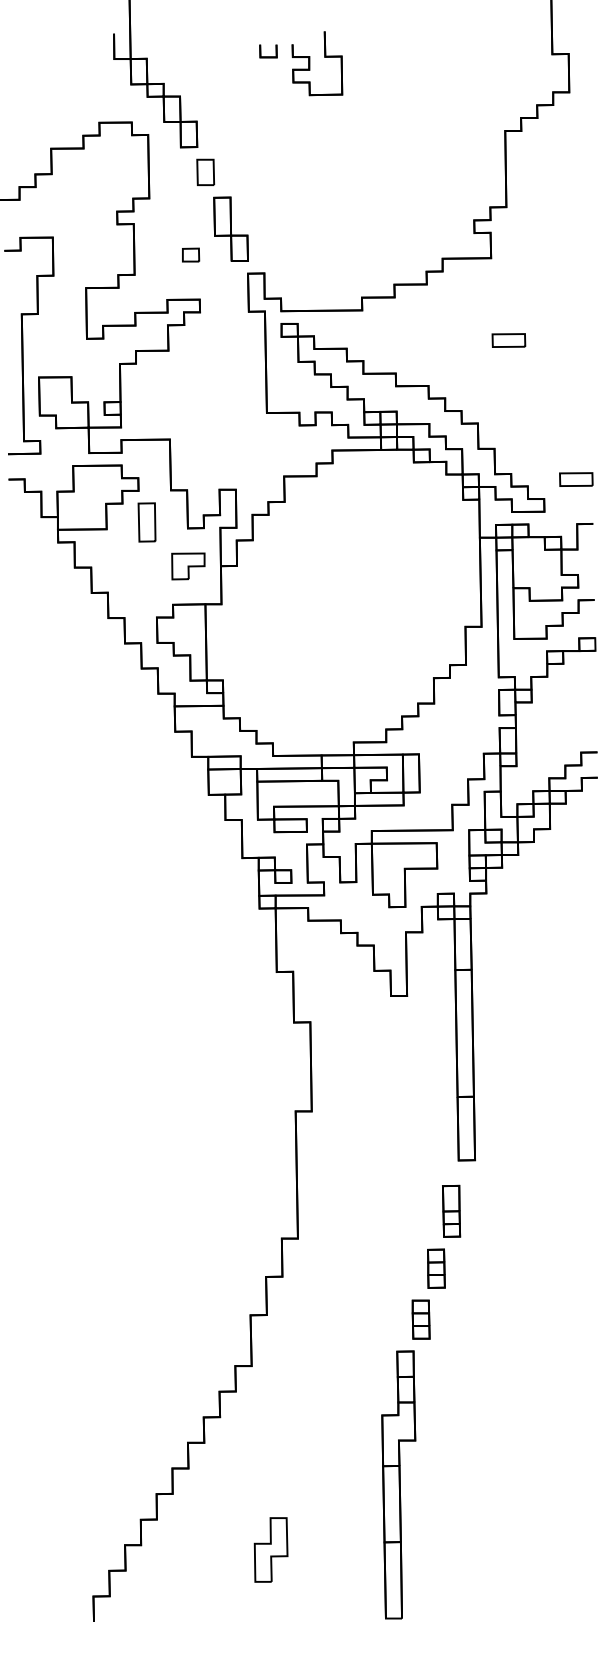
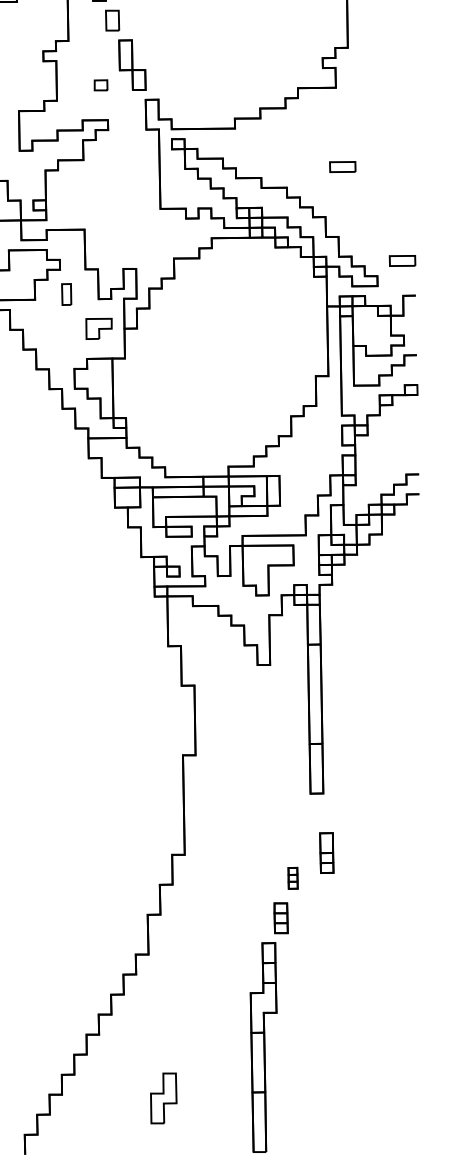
part: (508, 340) -> (342, 167), moved
part: (146, 522) -> (66, 294), size x0.7
part: (451, 1210) -> (326, 852), moved
part: (436, 1268) -> (293, 878), size x0.7

